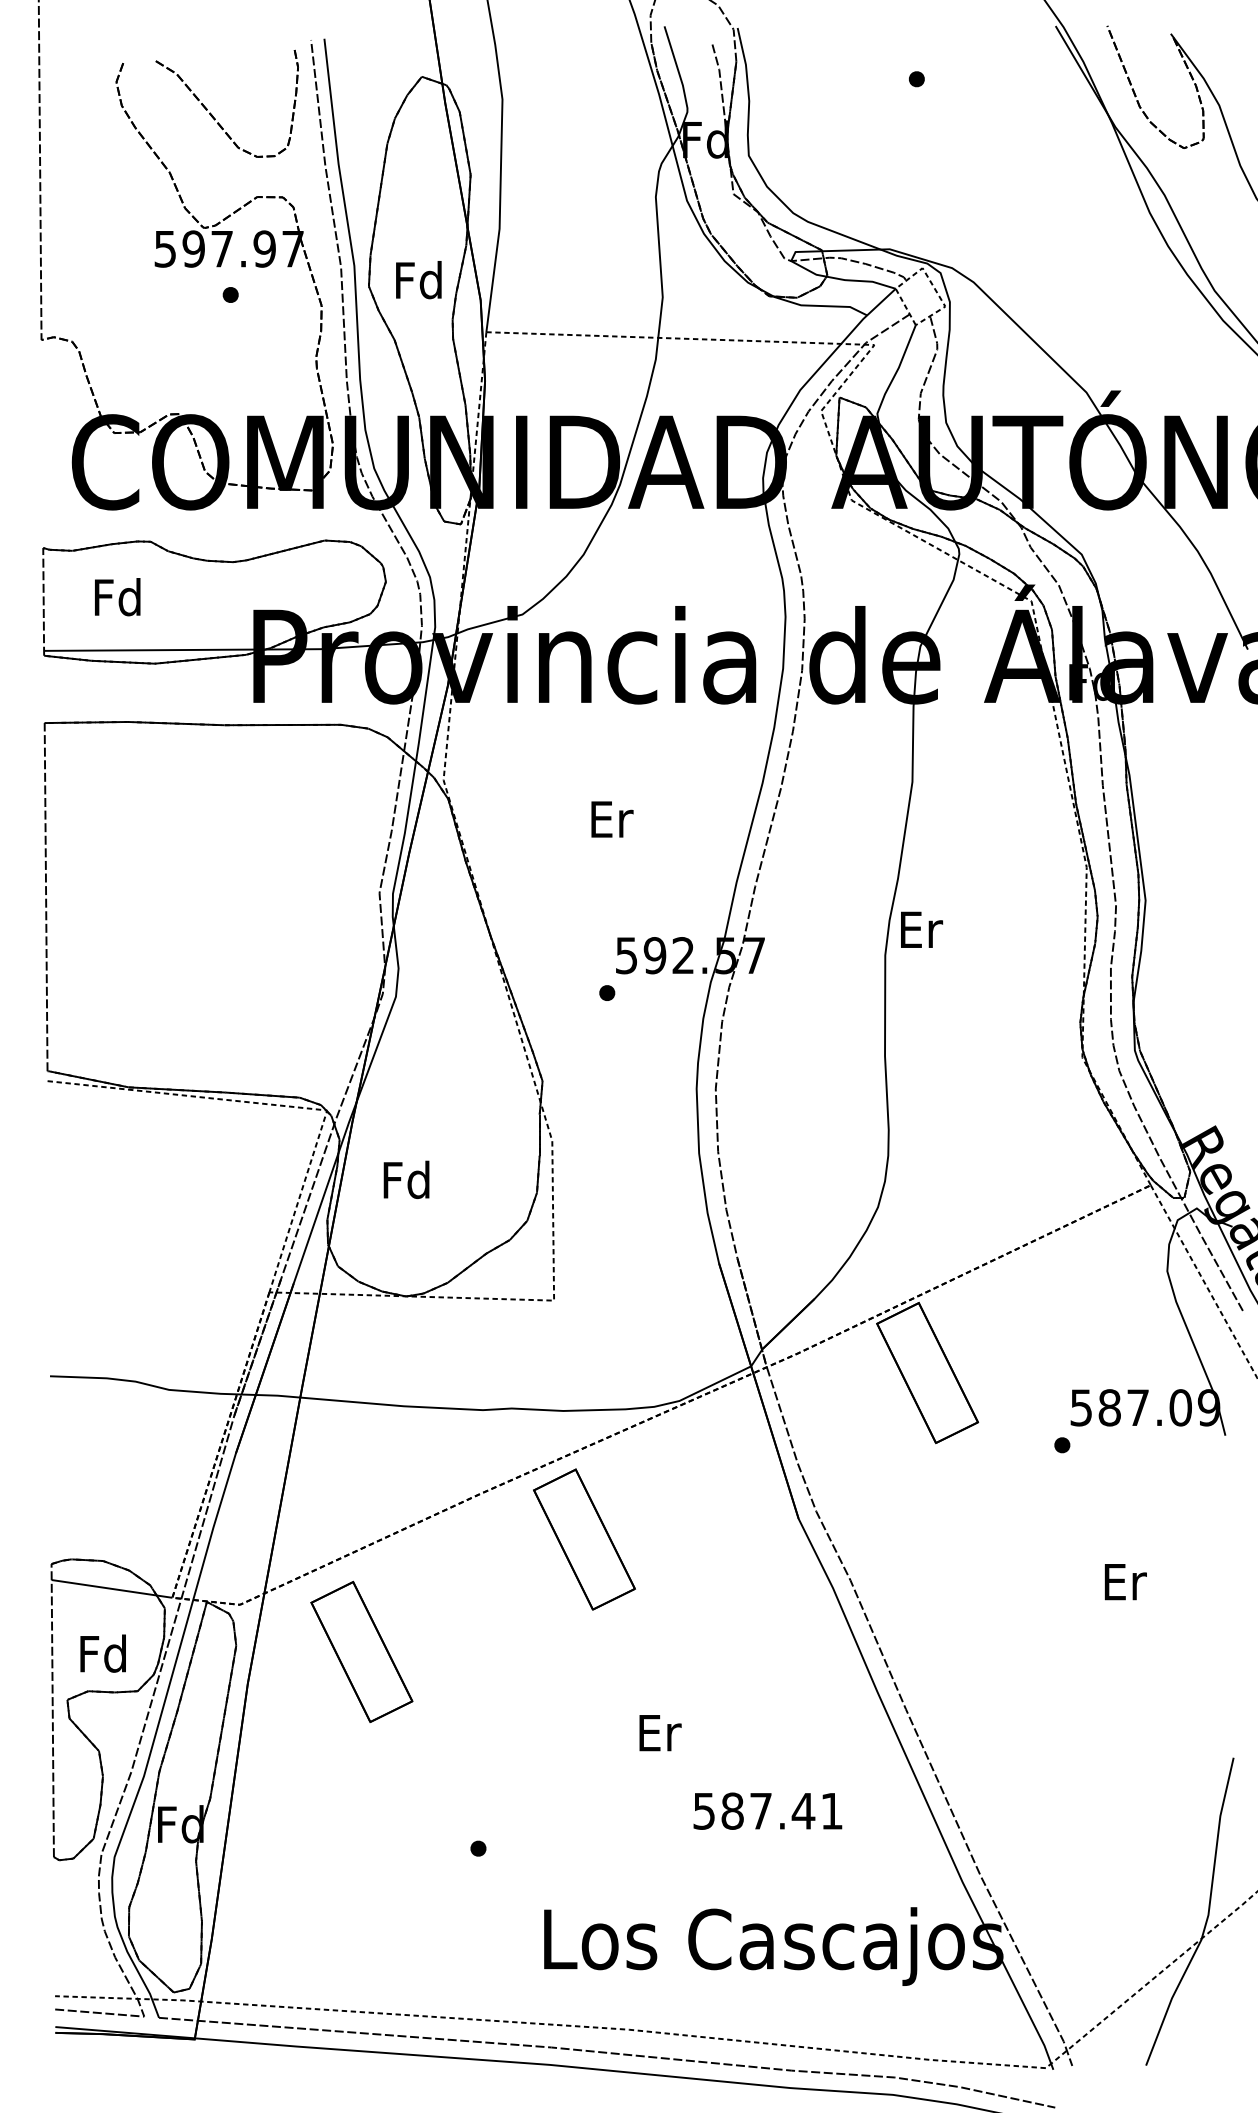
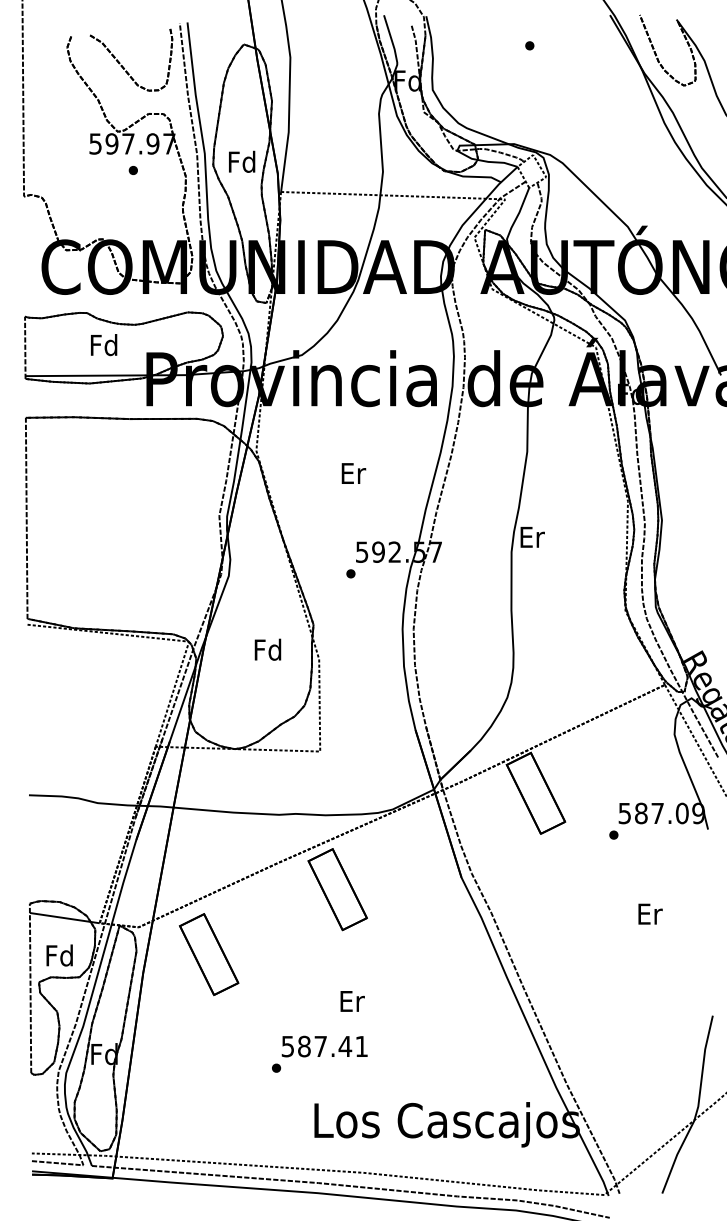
text: (118, 597) -> (104, 345), moved
text: (405, 1179) -> (267, 649), moved
text: (660, 1733) -> (352, 1001), moved
text: (767, 1811) -> (324, 1046), moved

